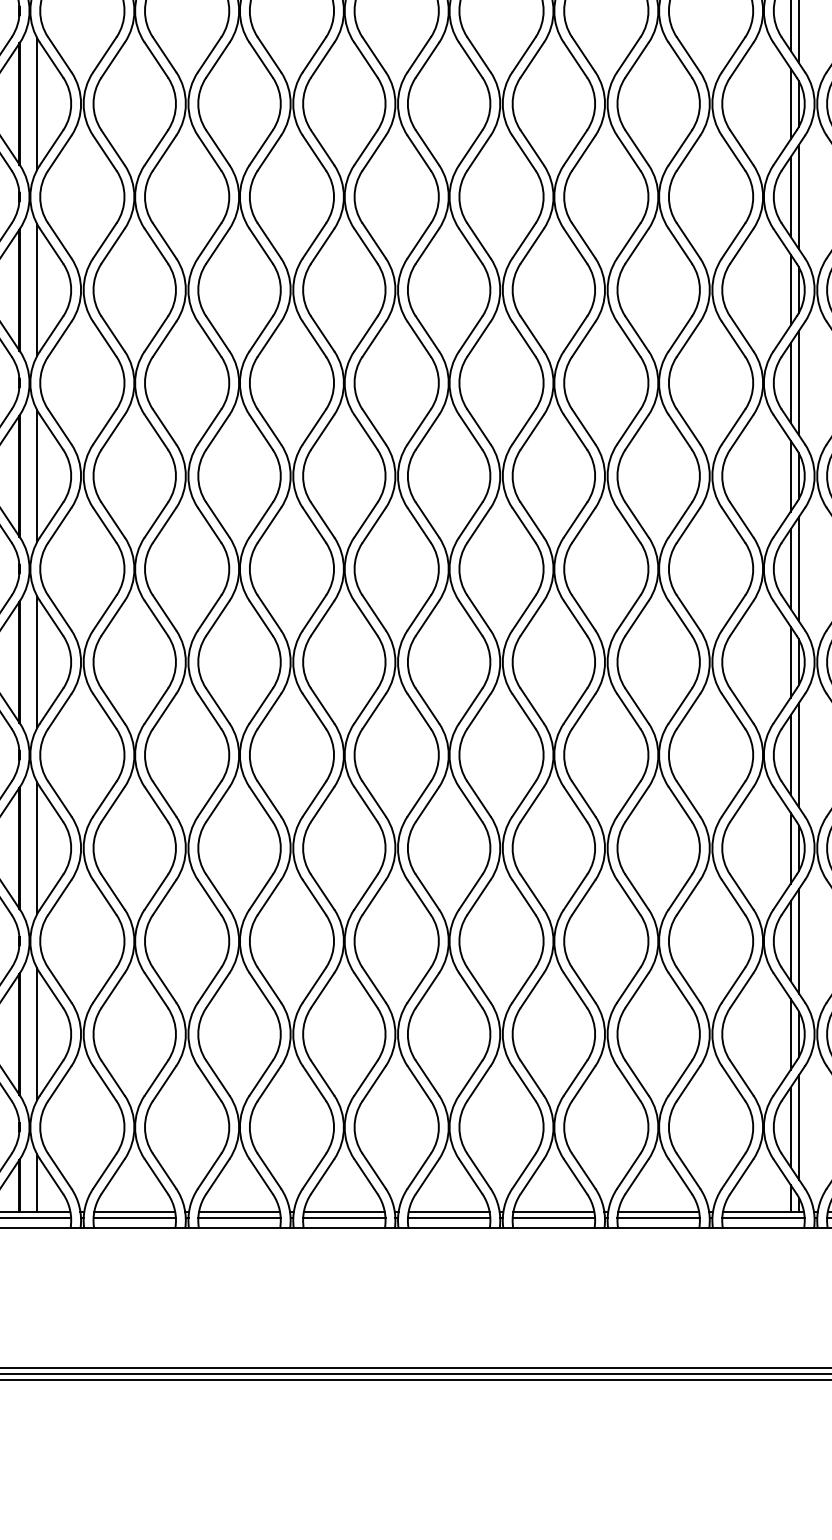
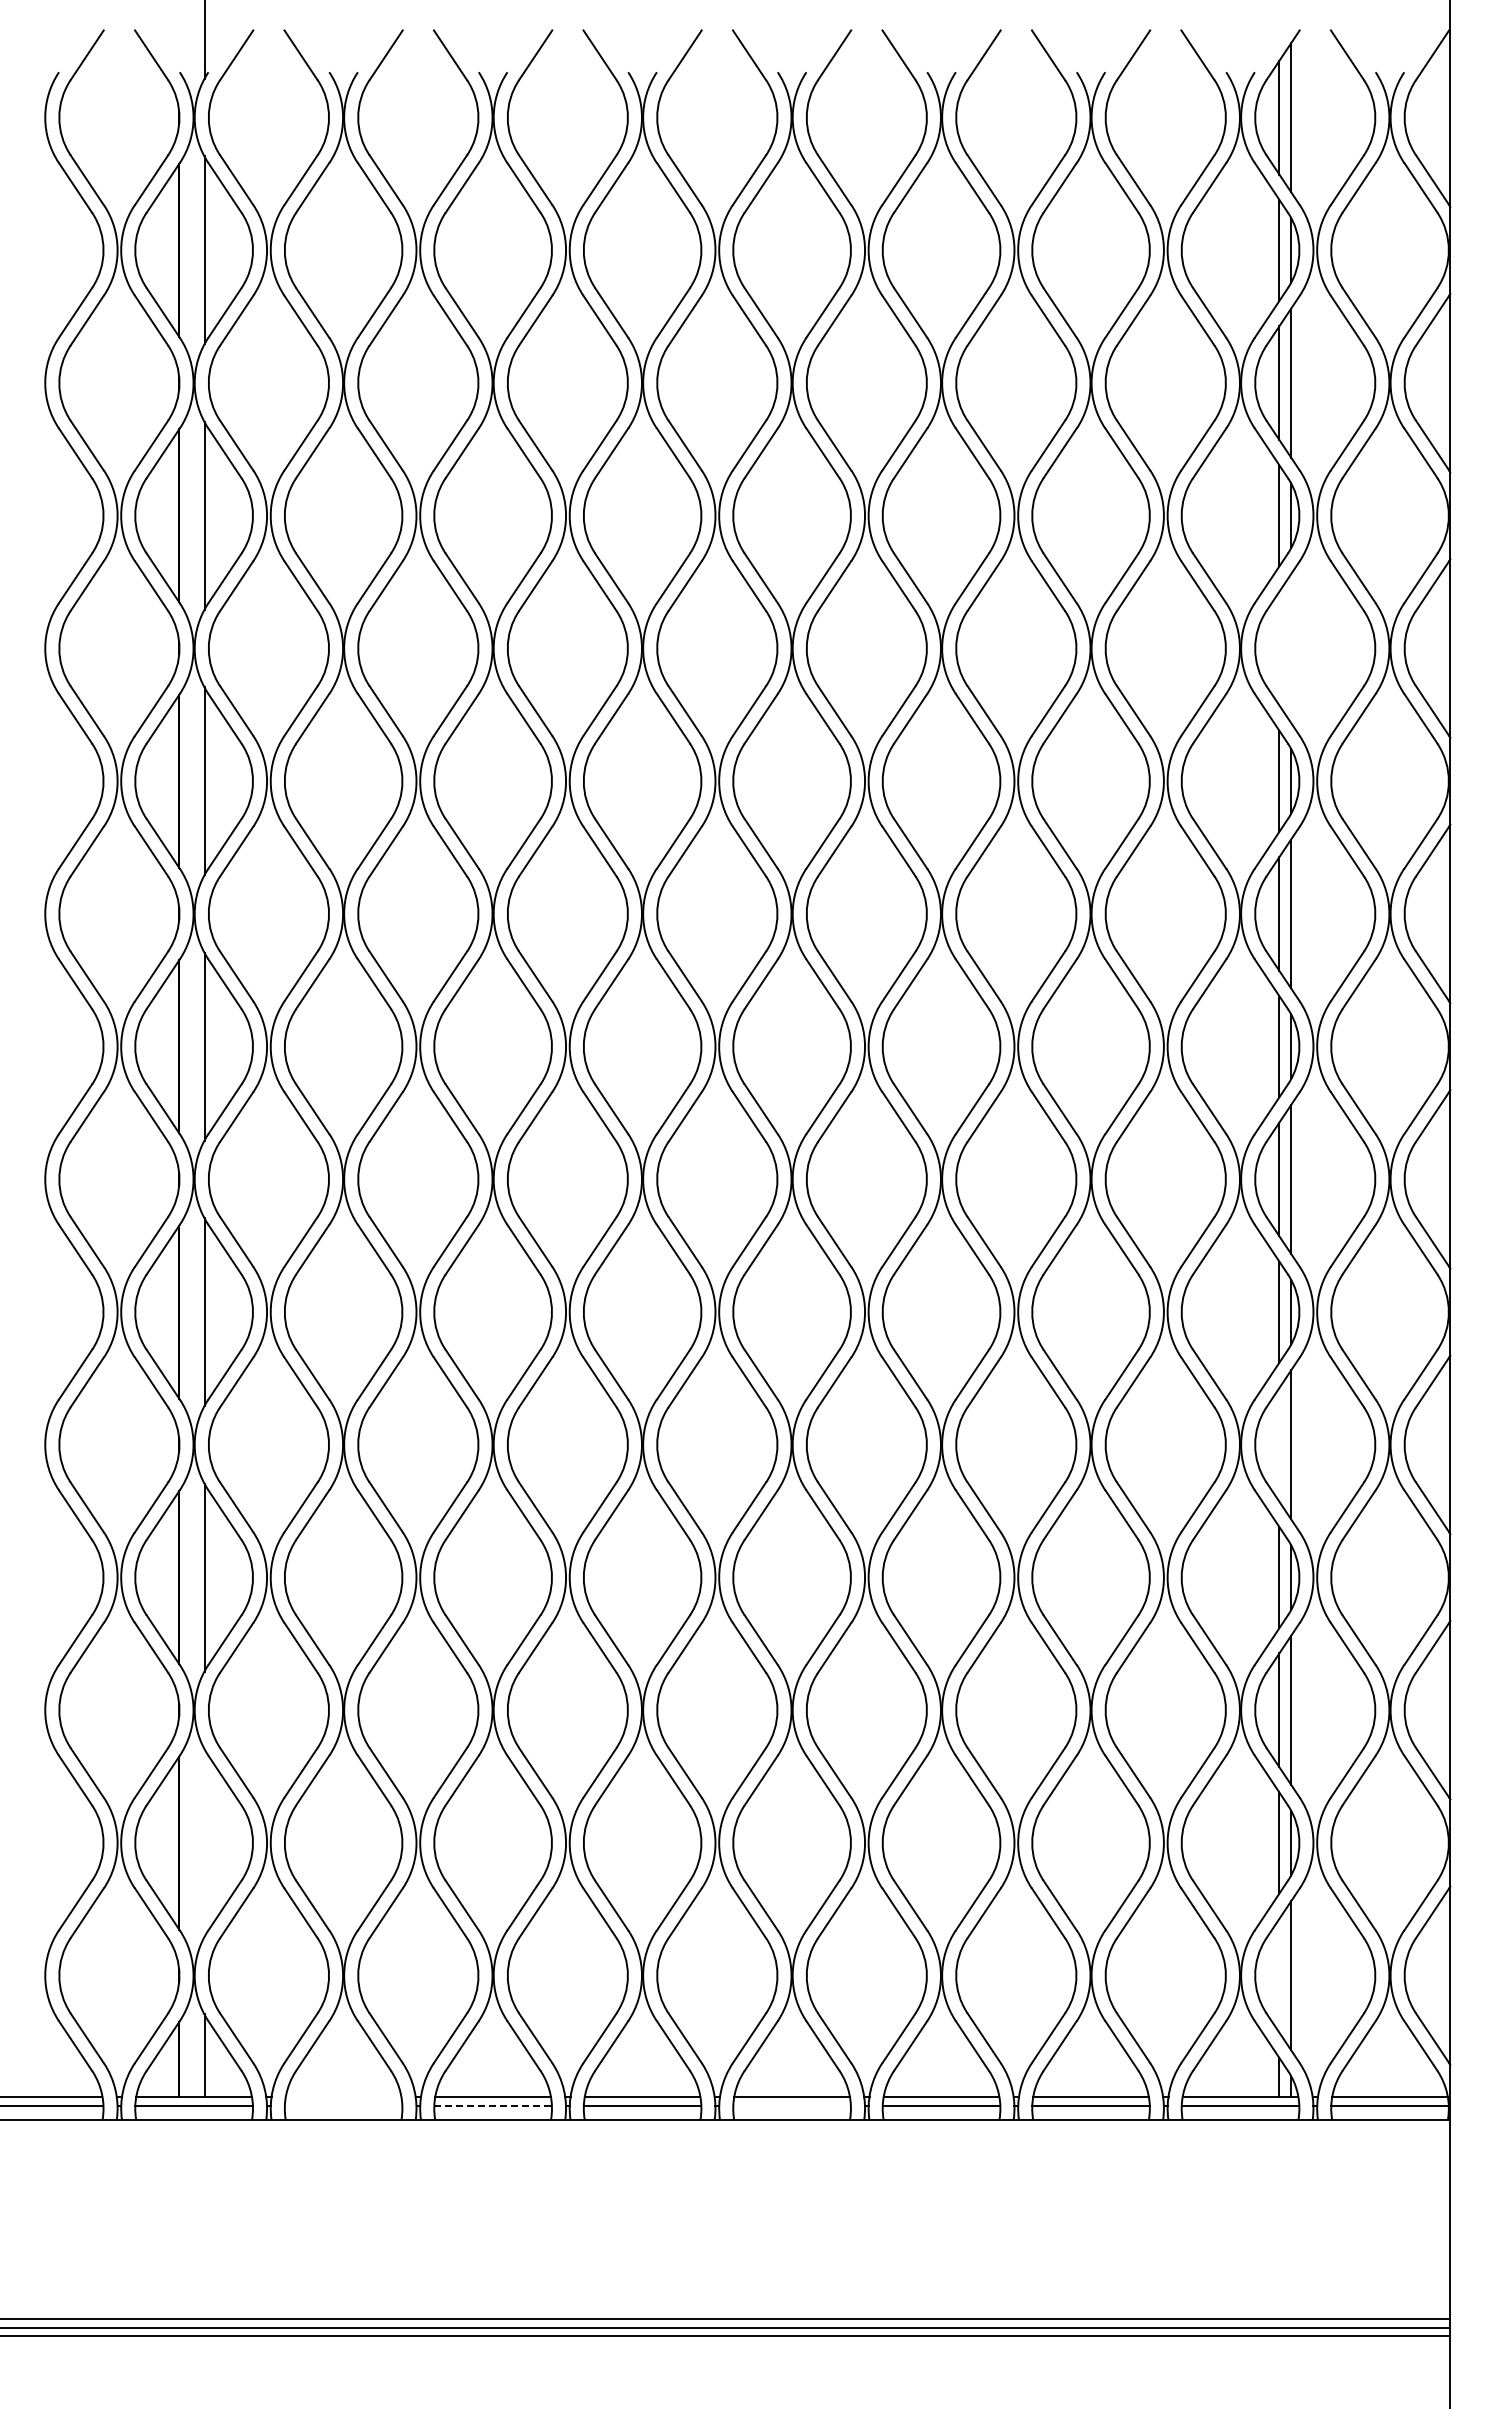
line: (790, 196) -> (1279, 648), removed
line: (799, 196) -> (1291, 648), removed
line: (790, 754) -> (1279, 1444), removed
line: (37, 1034) -> (204, 1843), removed
line: (790, 1127) -> (1279, 1975), removed
line: (134, 1212) -> (343, 2096), removed
line: (134, 1218) -> (343, 2105), removed
line: (239, 1218) -> (493, 2105), solid -> dashed
line: (448, 1218) -> (791, 2105), removed

